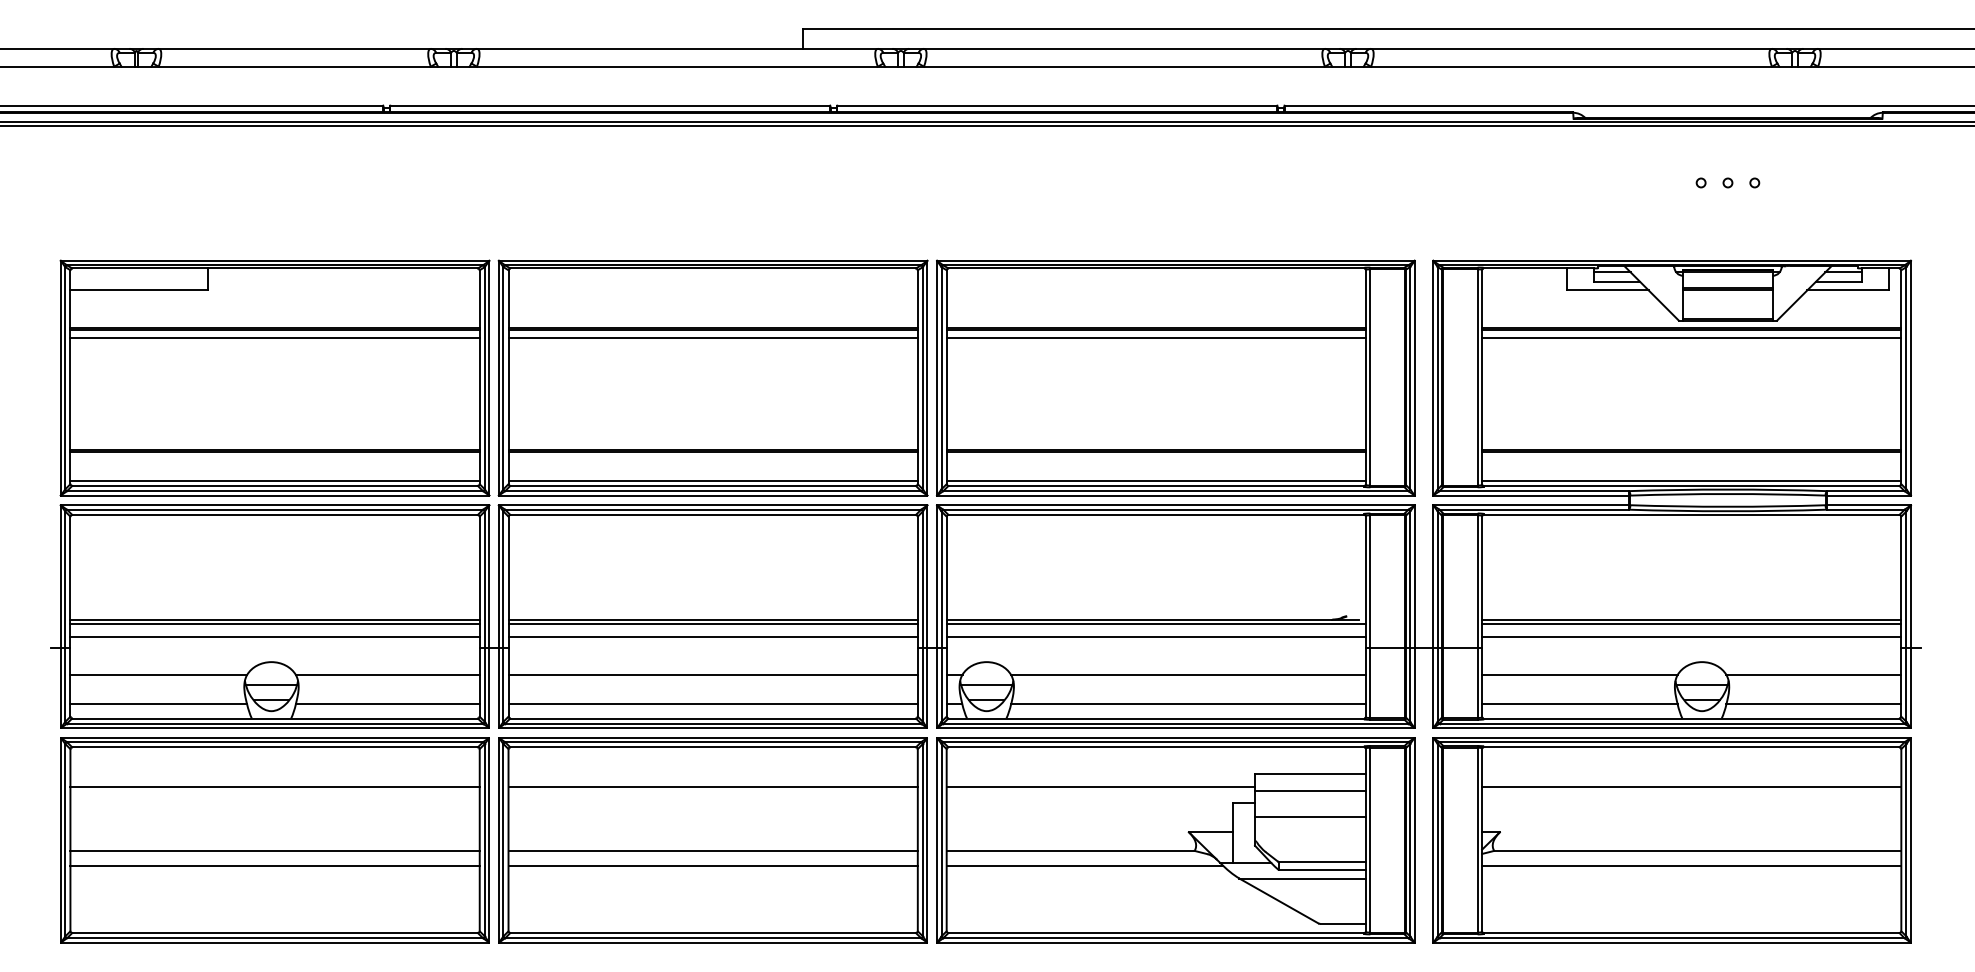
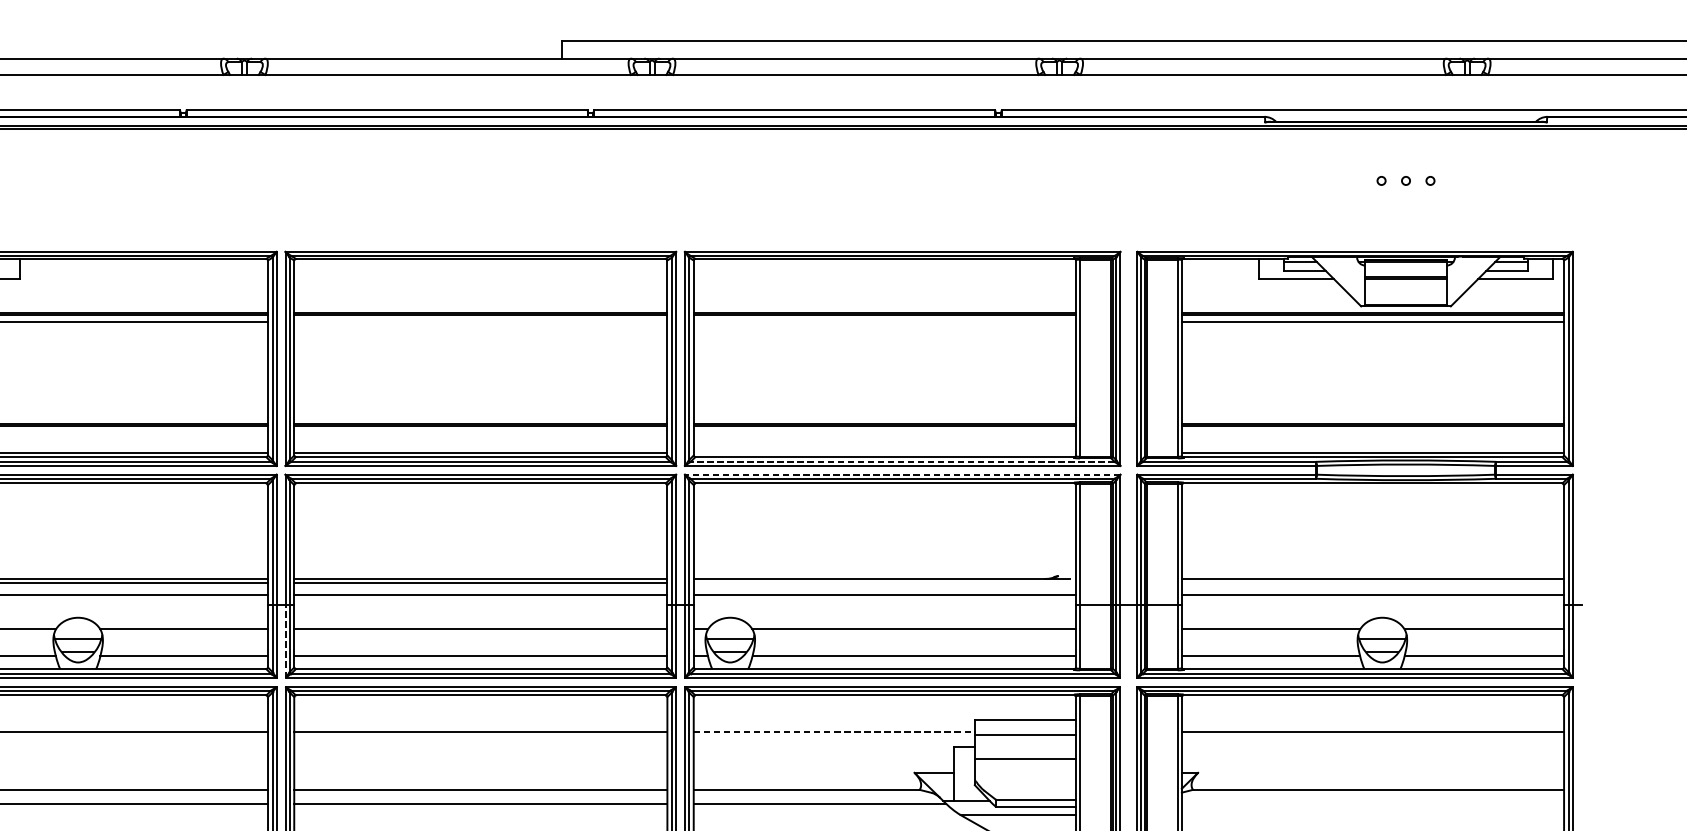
line: (712, 337) -> (480, 321), removed
line: (1155, 337) -> (884, 321), removed
line: (1155, 480) -> (884, 452), removed
line: (1175, 491) -> (902, 462), solid -> dashed
line: (1175, 505) -> (902, 474), solid -> dashed
line: (1155, 624) -> (884, 583), removed
line: (1691, 624) -> (1372, 583), removed
line: (498, 687) -> (285, 640), solid -> dashed
line: (1101, 787) -> (834, 732), solid -> dashed
line: (1691, 866) -> (1372, 804), removed

